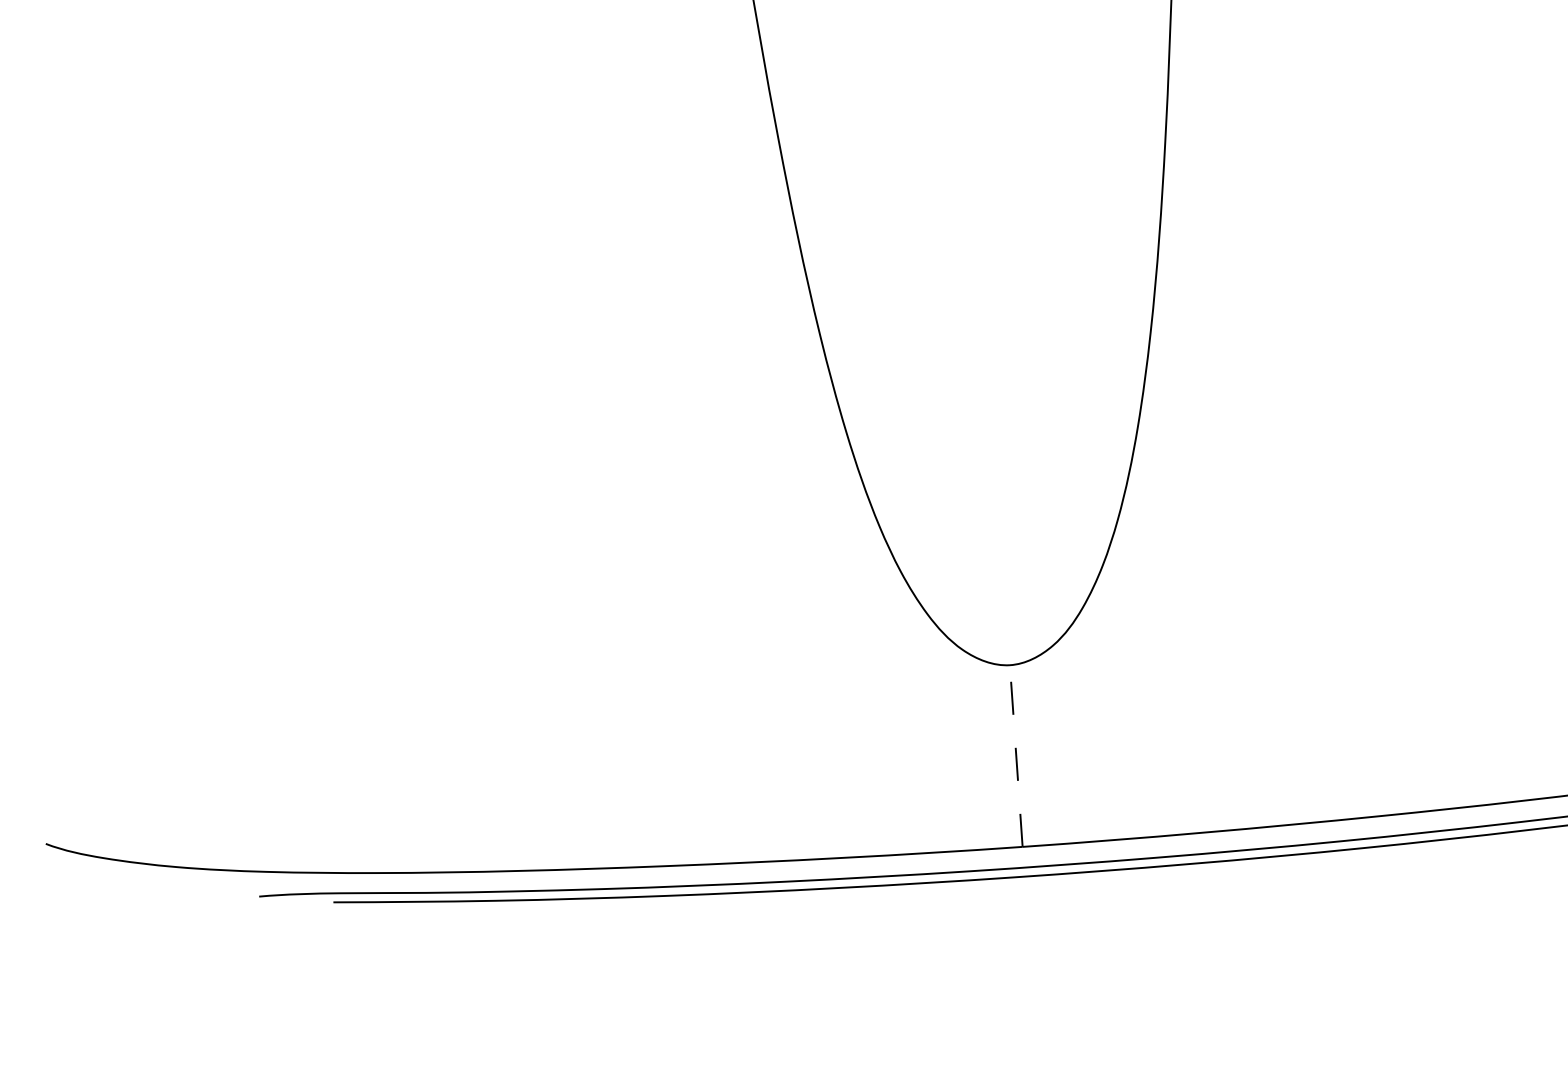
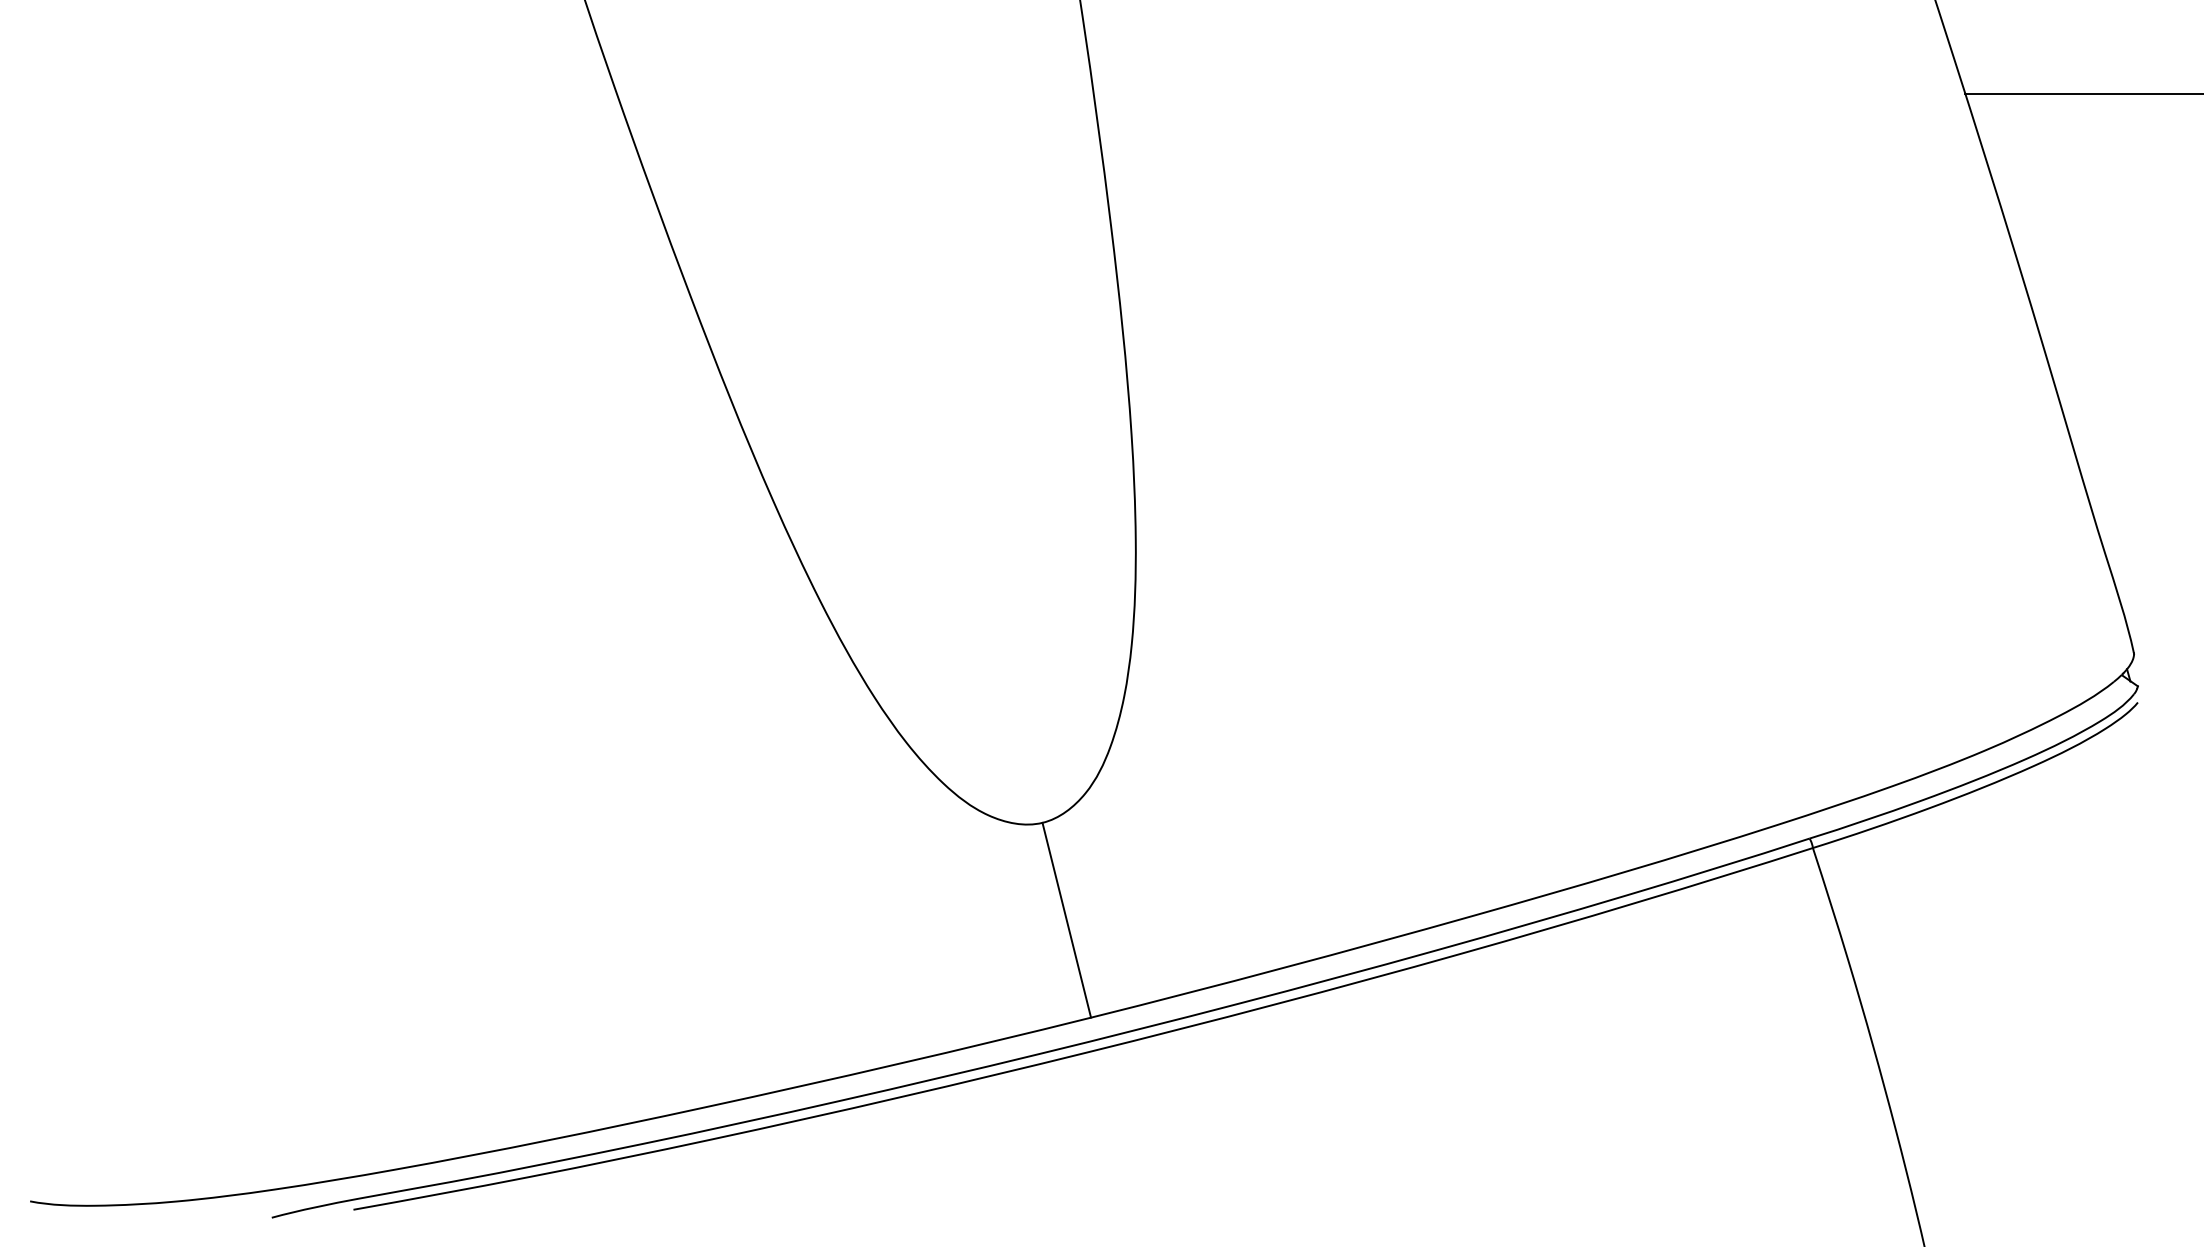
line: (1016, 755) -> (1066, 919), dashed -> solid

